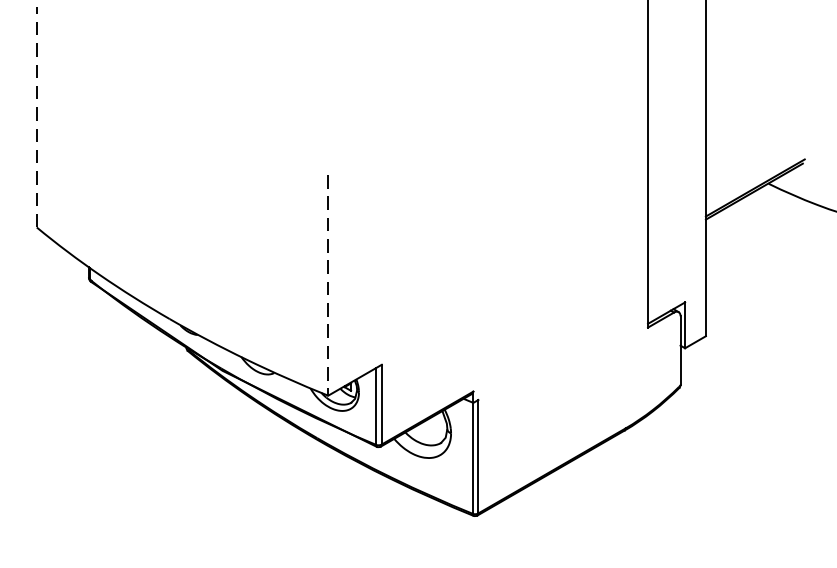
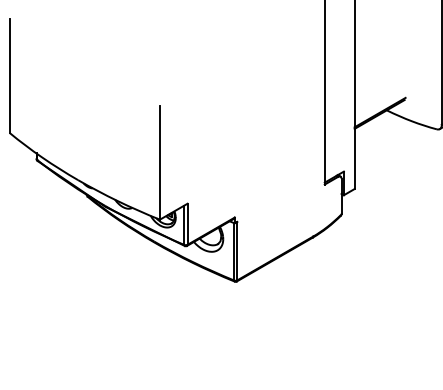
line: (36, 117) -> (9, 76), dashed -> solid
line: (327, 284) -> (159, 162), dashed -> solid

